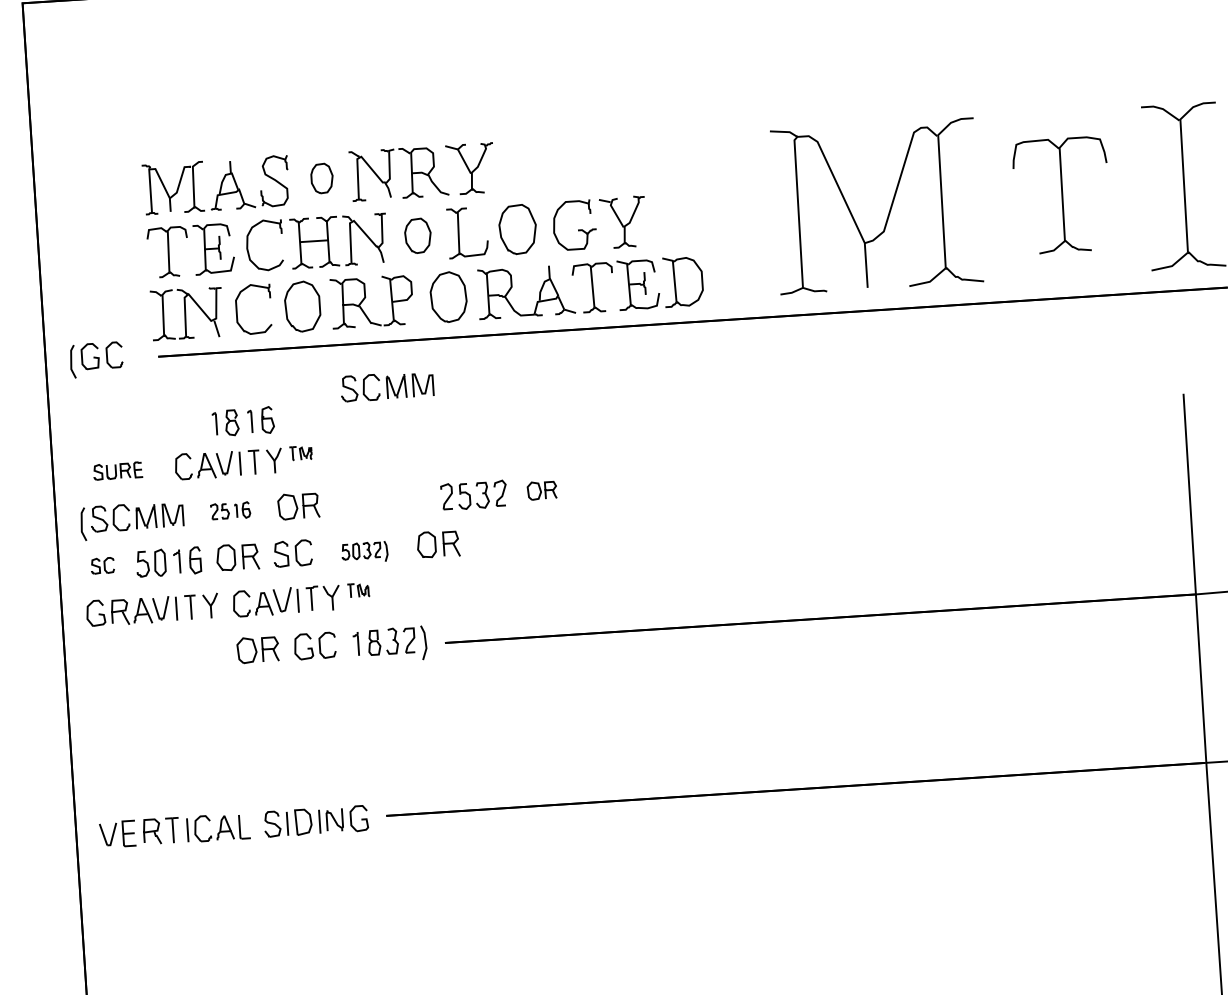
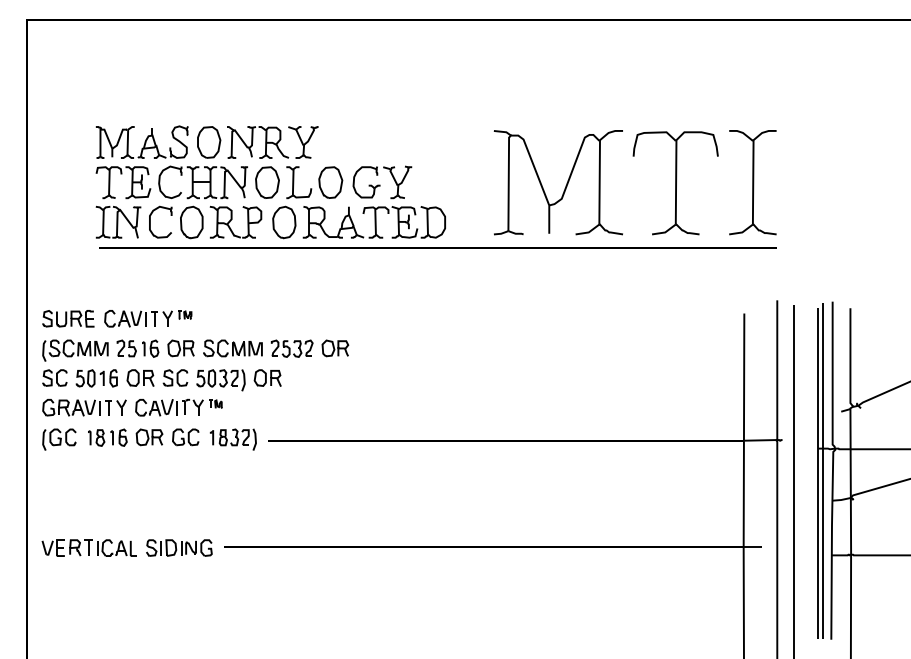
part: (322, 178) -> (209, 142), size x1.67
part: (1061, 195) -> (675, 183), size x1.43
part: (418, 235) -> (267, 182), size x1.43
part: (96, 359) -> (59, 439), moved
part: (386, 386) -> (232, 348), moved
part: (243, 421) -> (107, 437), moved
part: (118, 470) -> (68, 318), size x1.67
part: (542, 490) -> (335, 348), size x1.43
part: (229, 510) -> (137, 348), size x1.67
part: (364, 552) -> (220, 380), size x1.67
part: (101, 565) -> (54, 377), size x1.67

